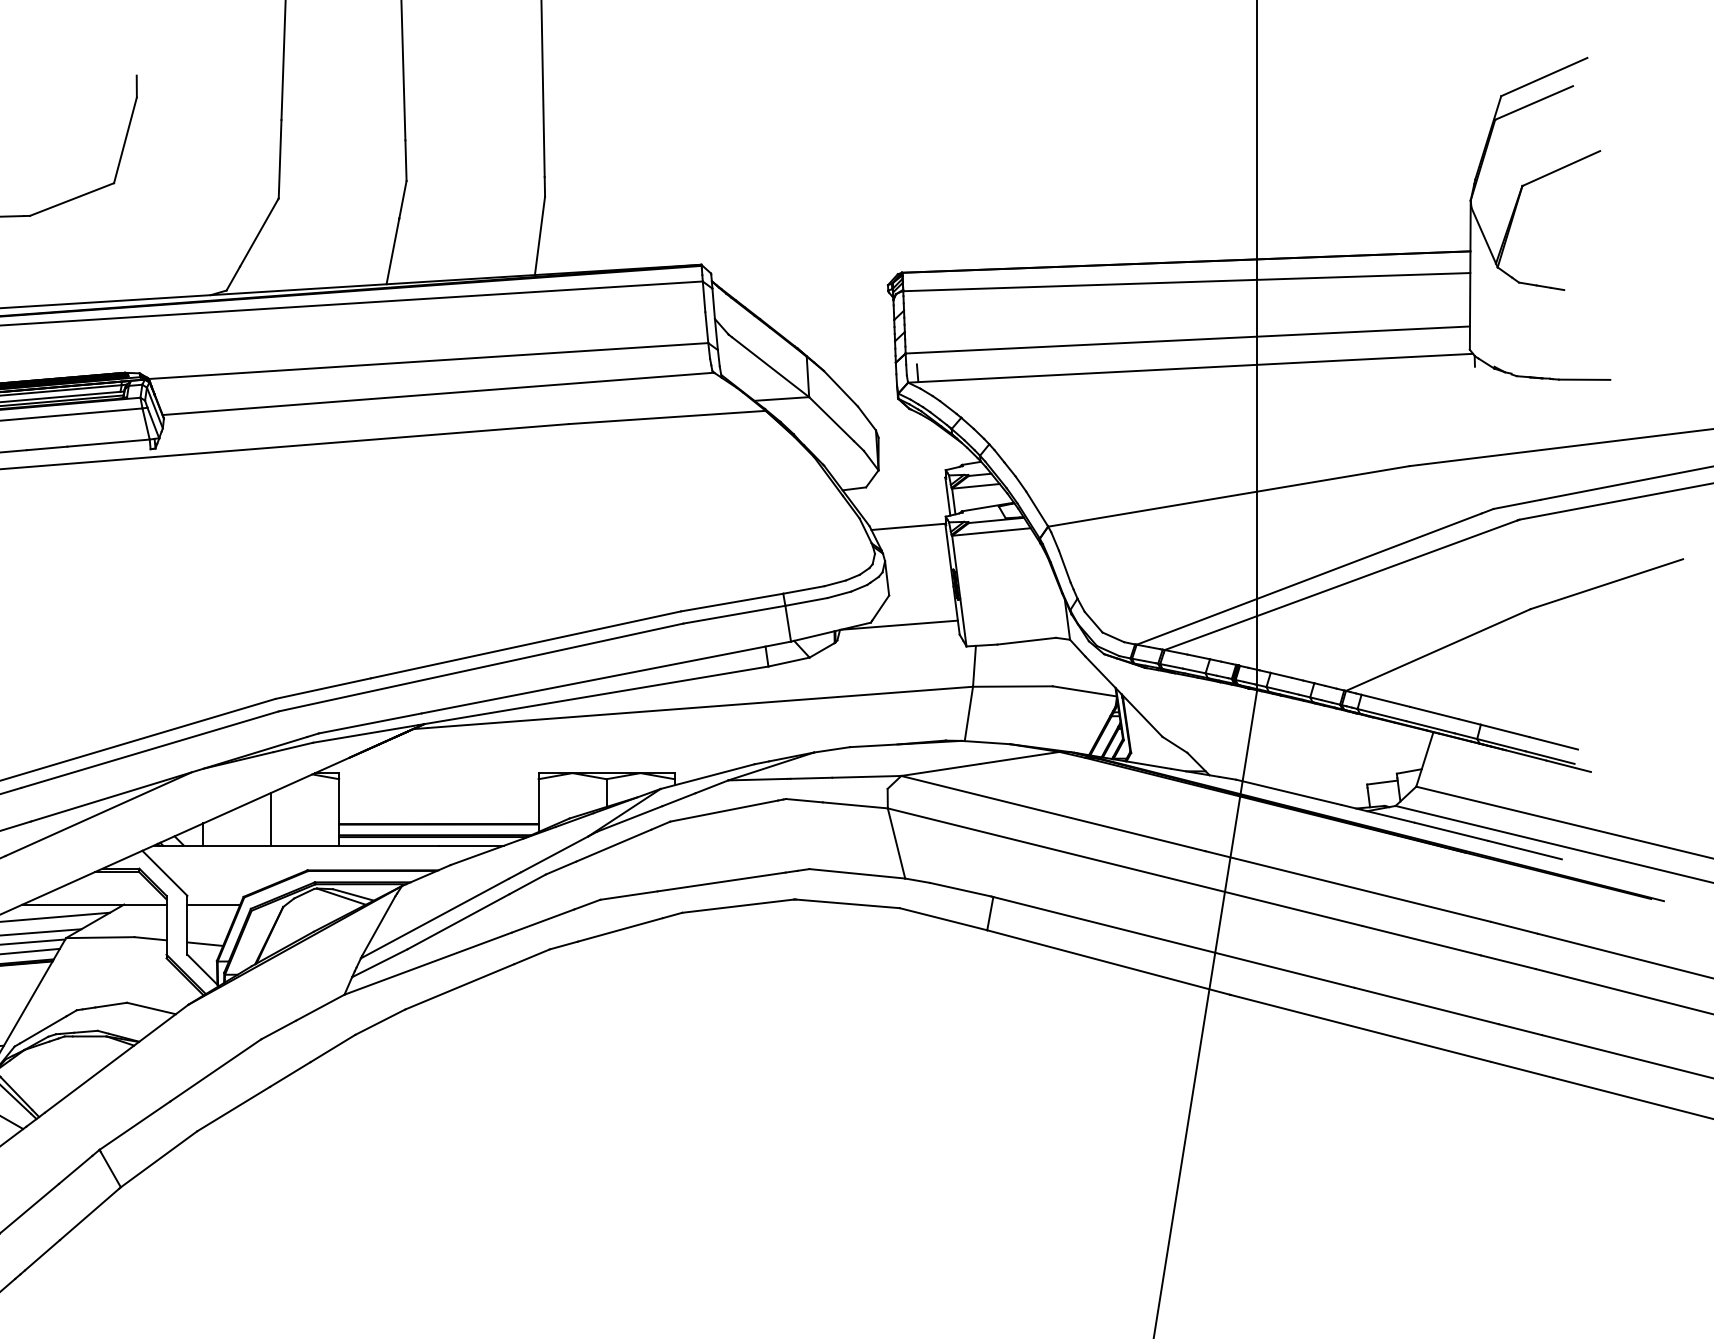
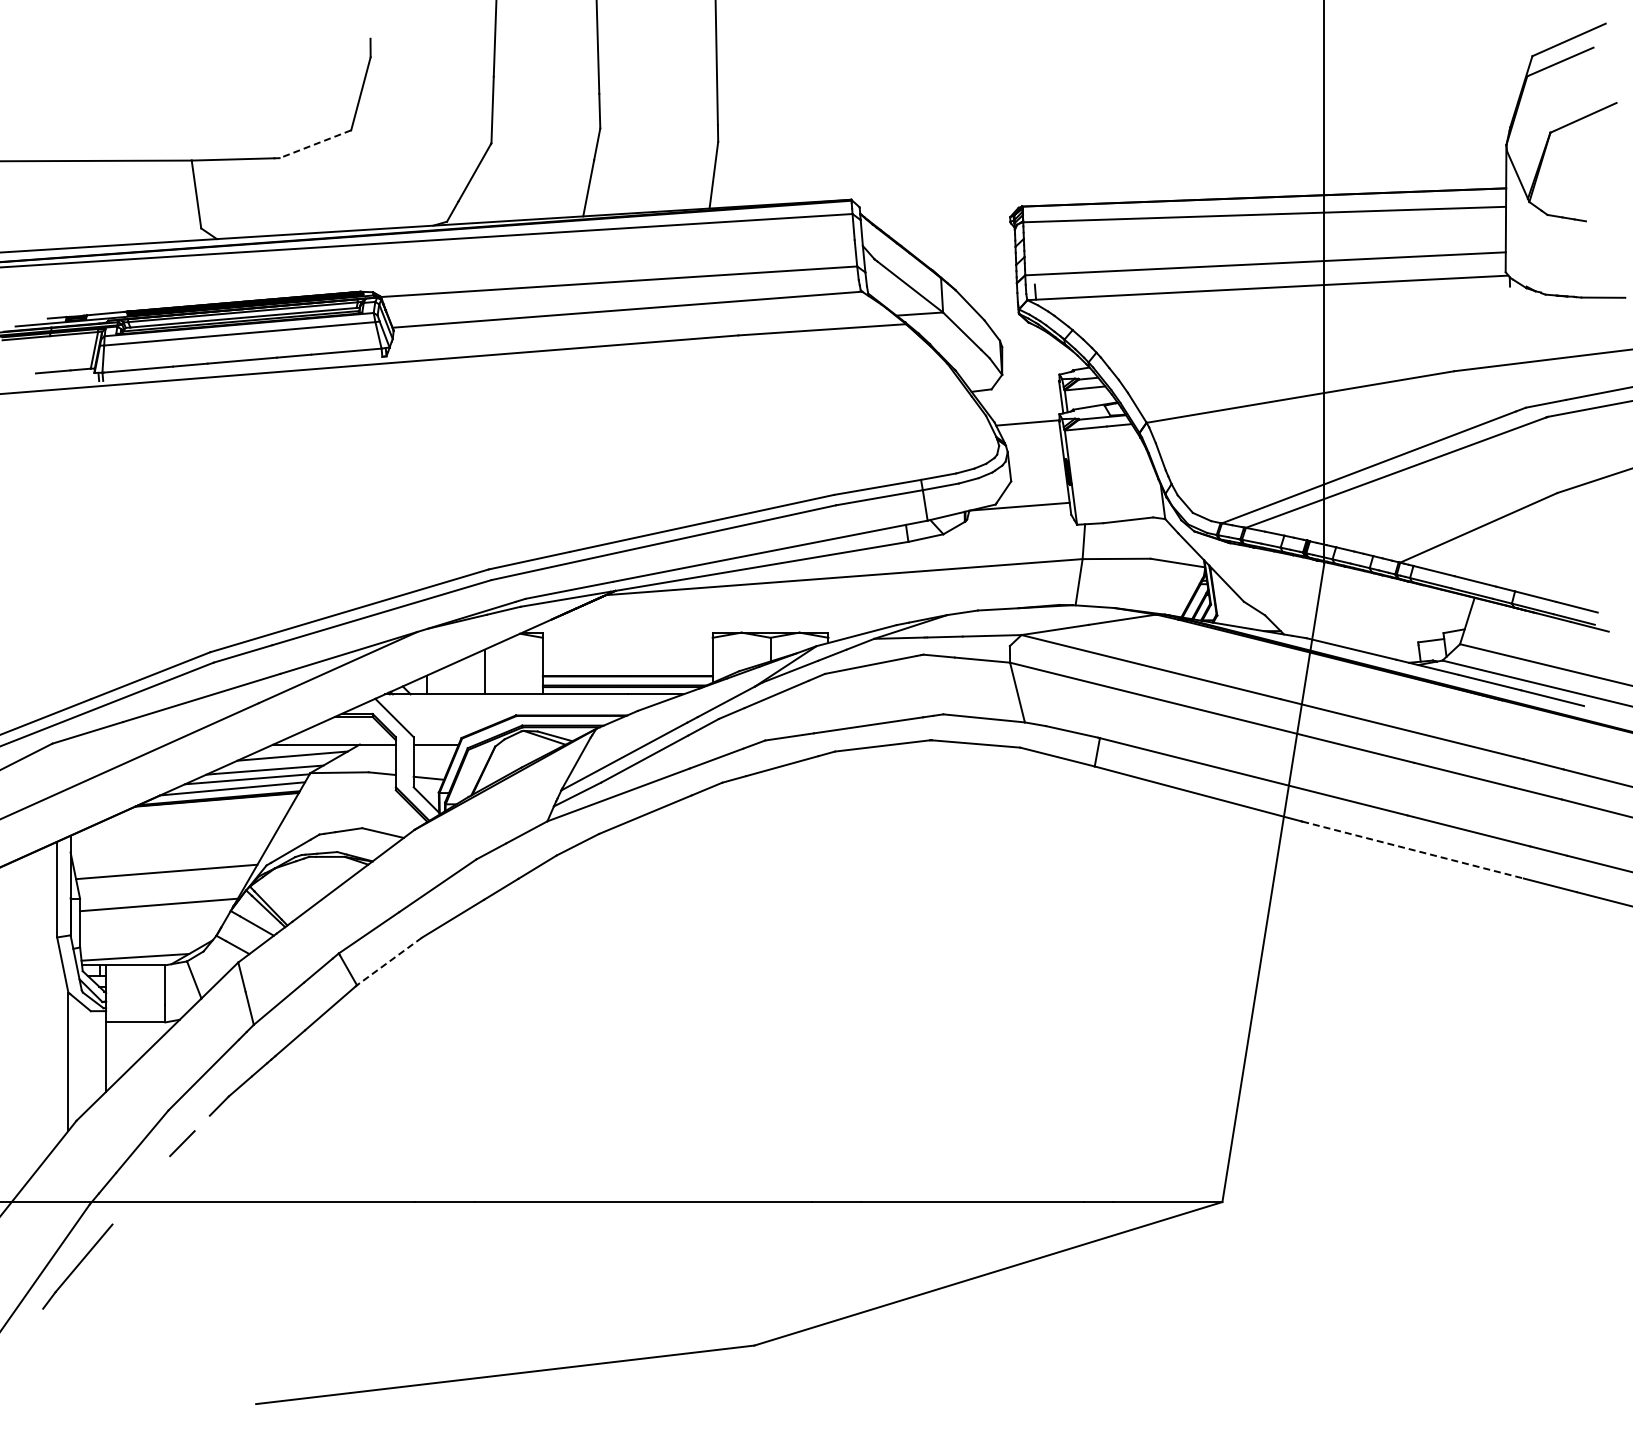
line: (70, 199) -> (314, 144), solid -> dashed
line: (1361, 1028) -> (1413, 850), solid -> dashed
line: (159, 1159) -> (389, 961), solid -> dashed

